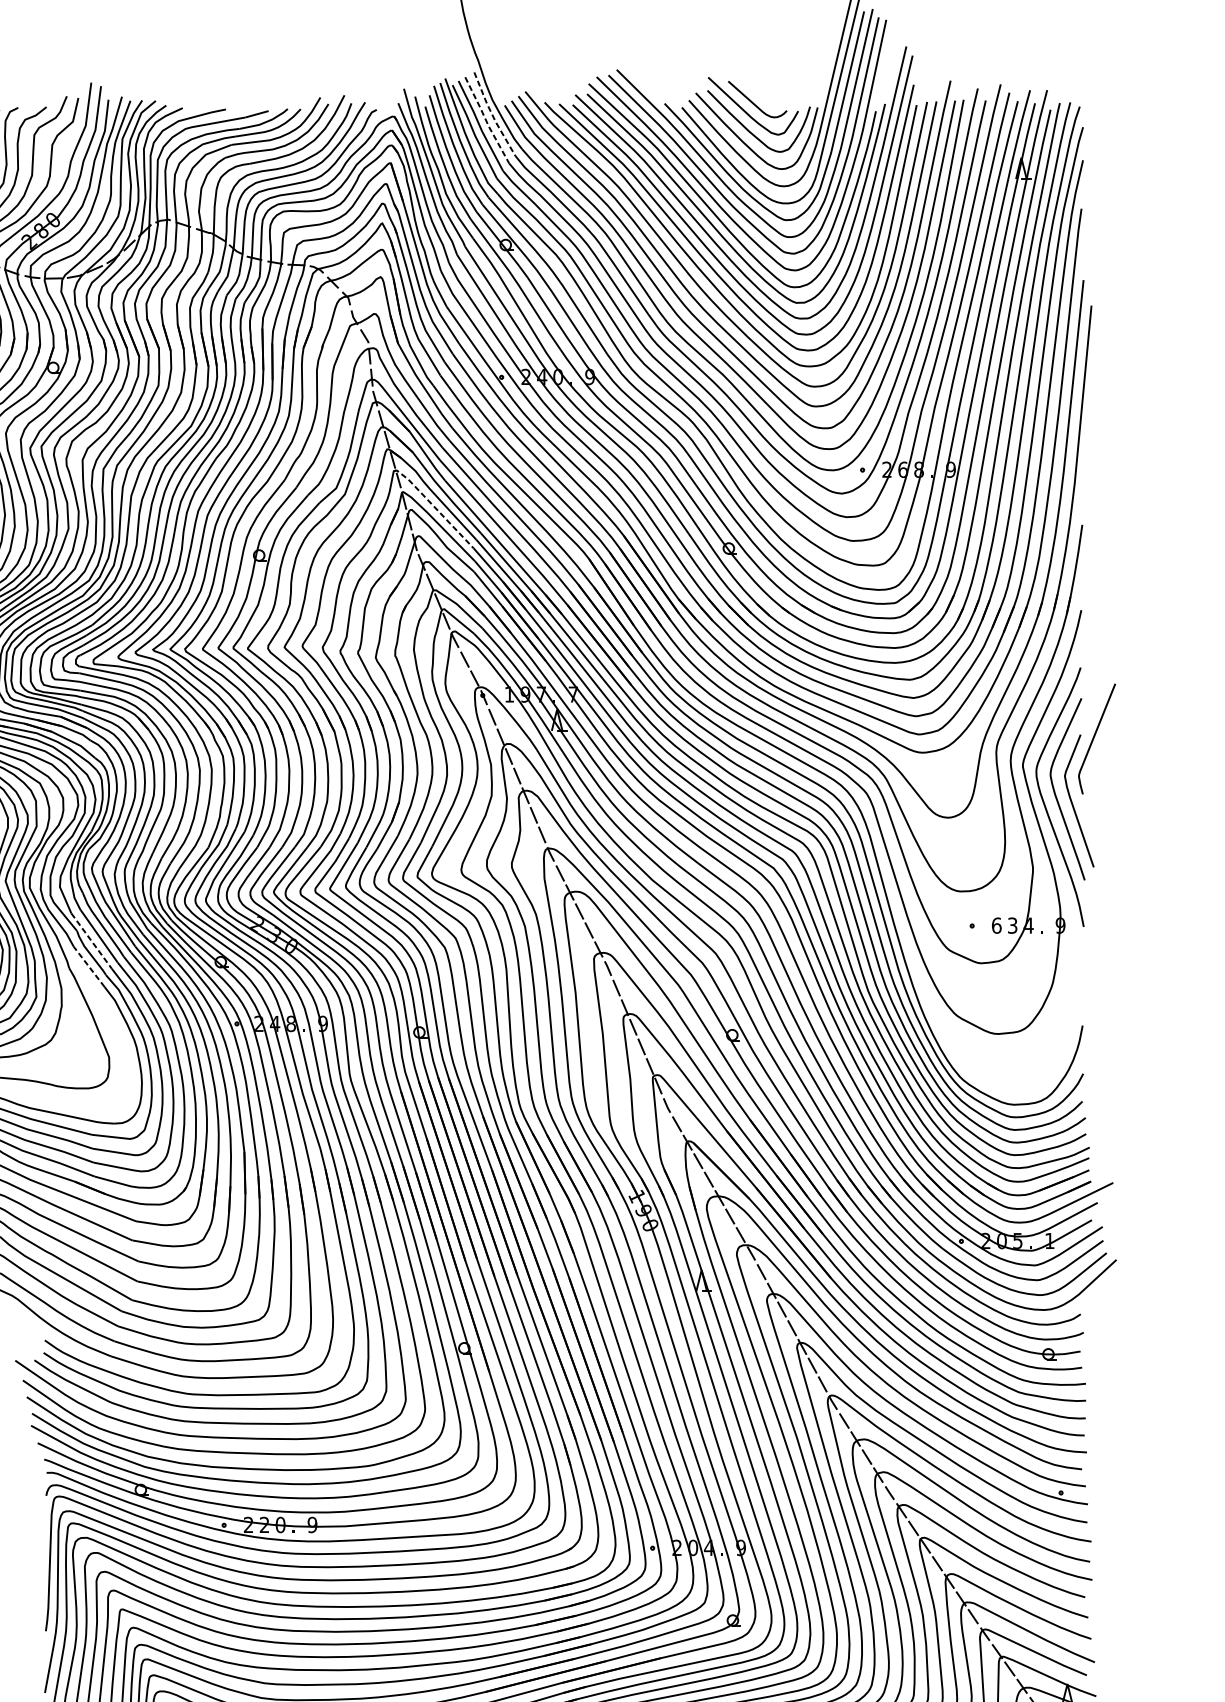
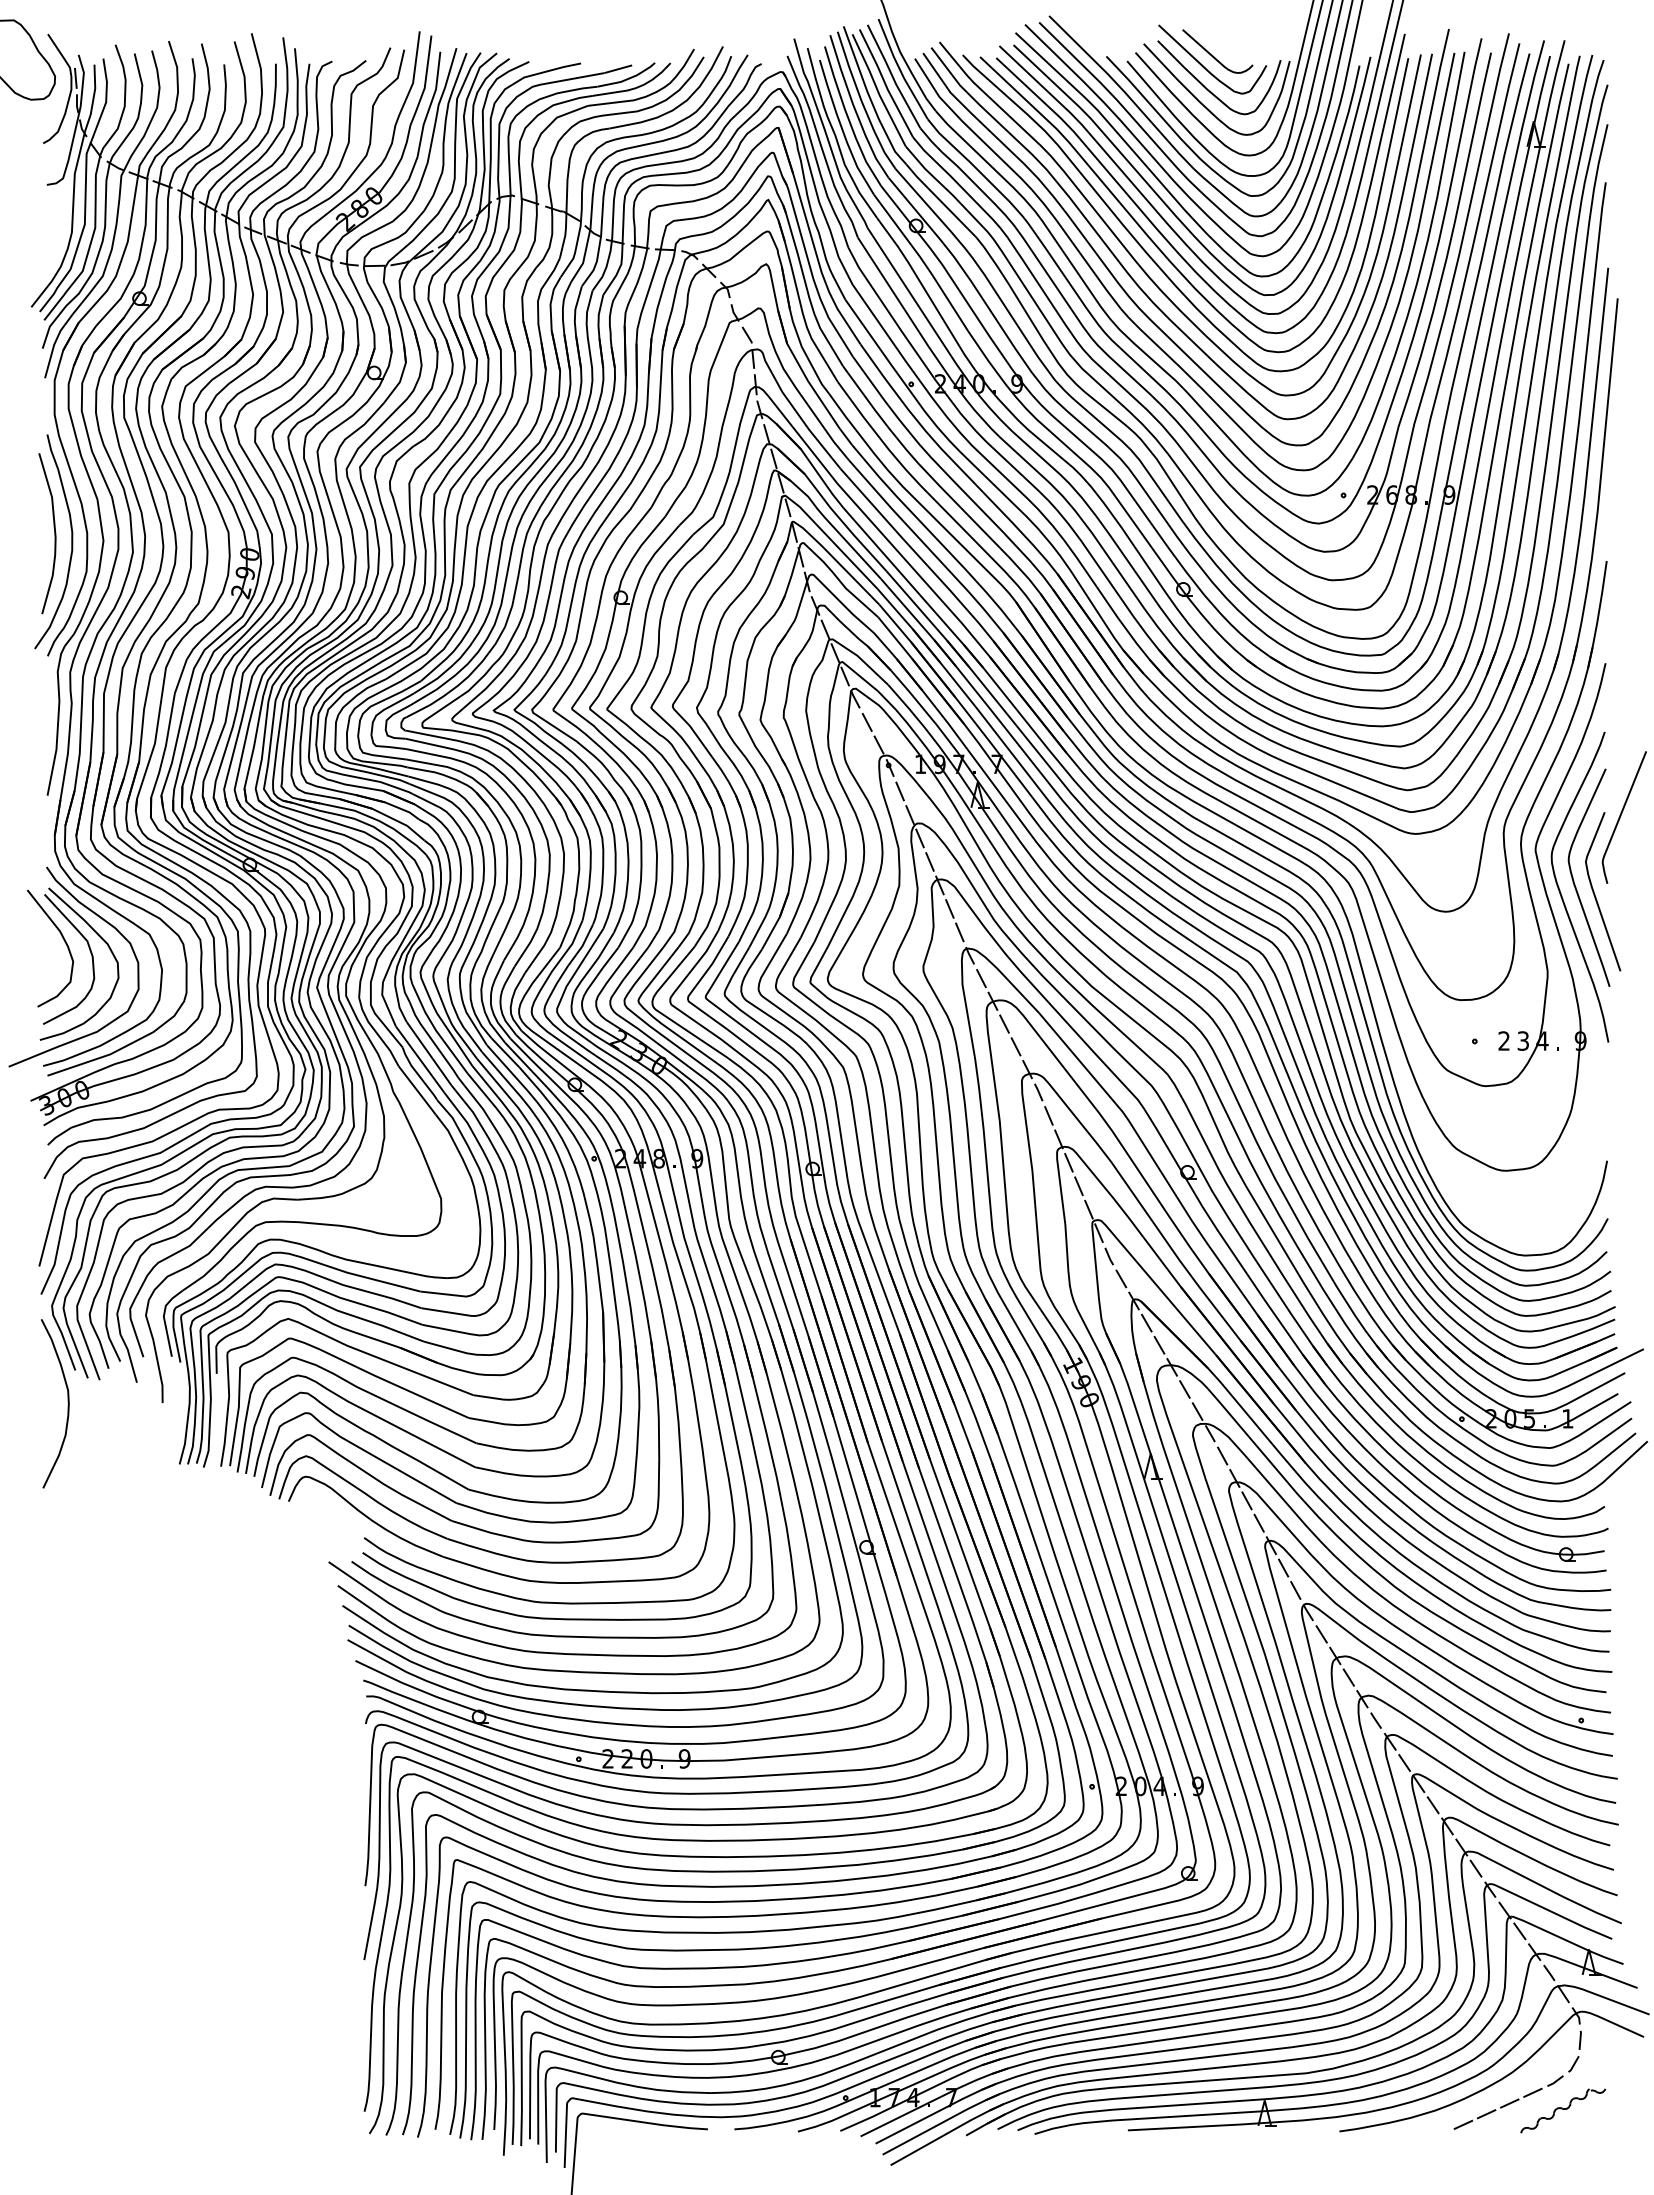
line: (492, 115) -> (900, 70), dashed -> solid
line: (486, 121) -> (892, 77), dashed -> solid
line: (434, 506) -> (830, 539), dashed -> solid
text: (996, 925) -> (1504, 1040), 6 -> 2
line: (91, 941) -> (420, 1059), dashed -> solid
line: (88, 966) -> (416, 1090), dashed -> solid

